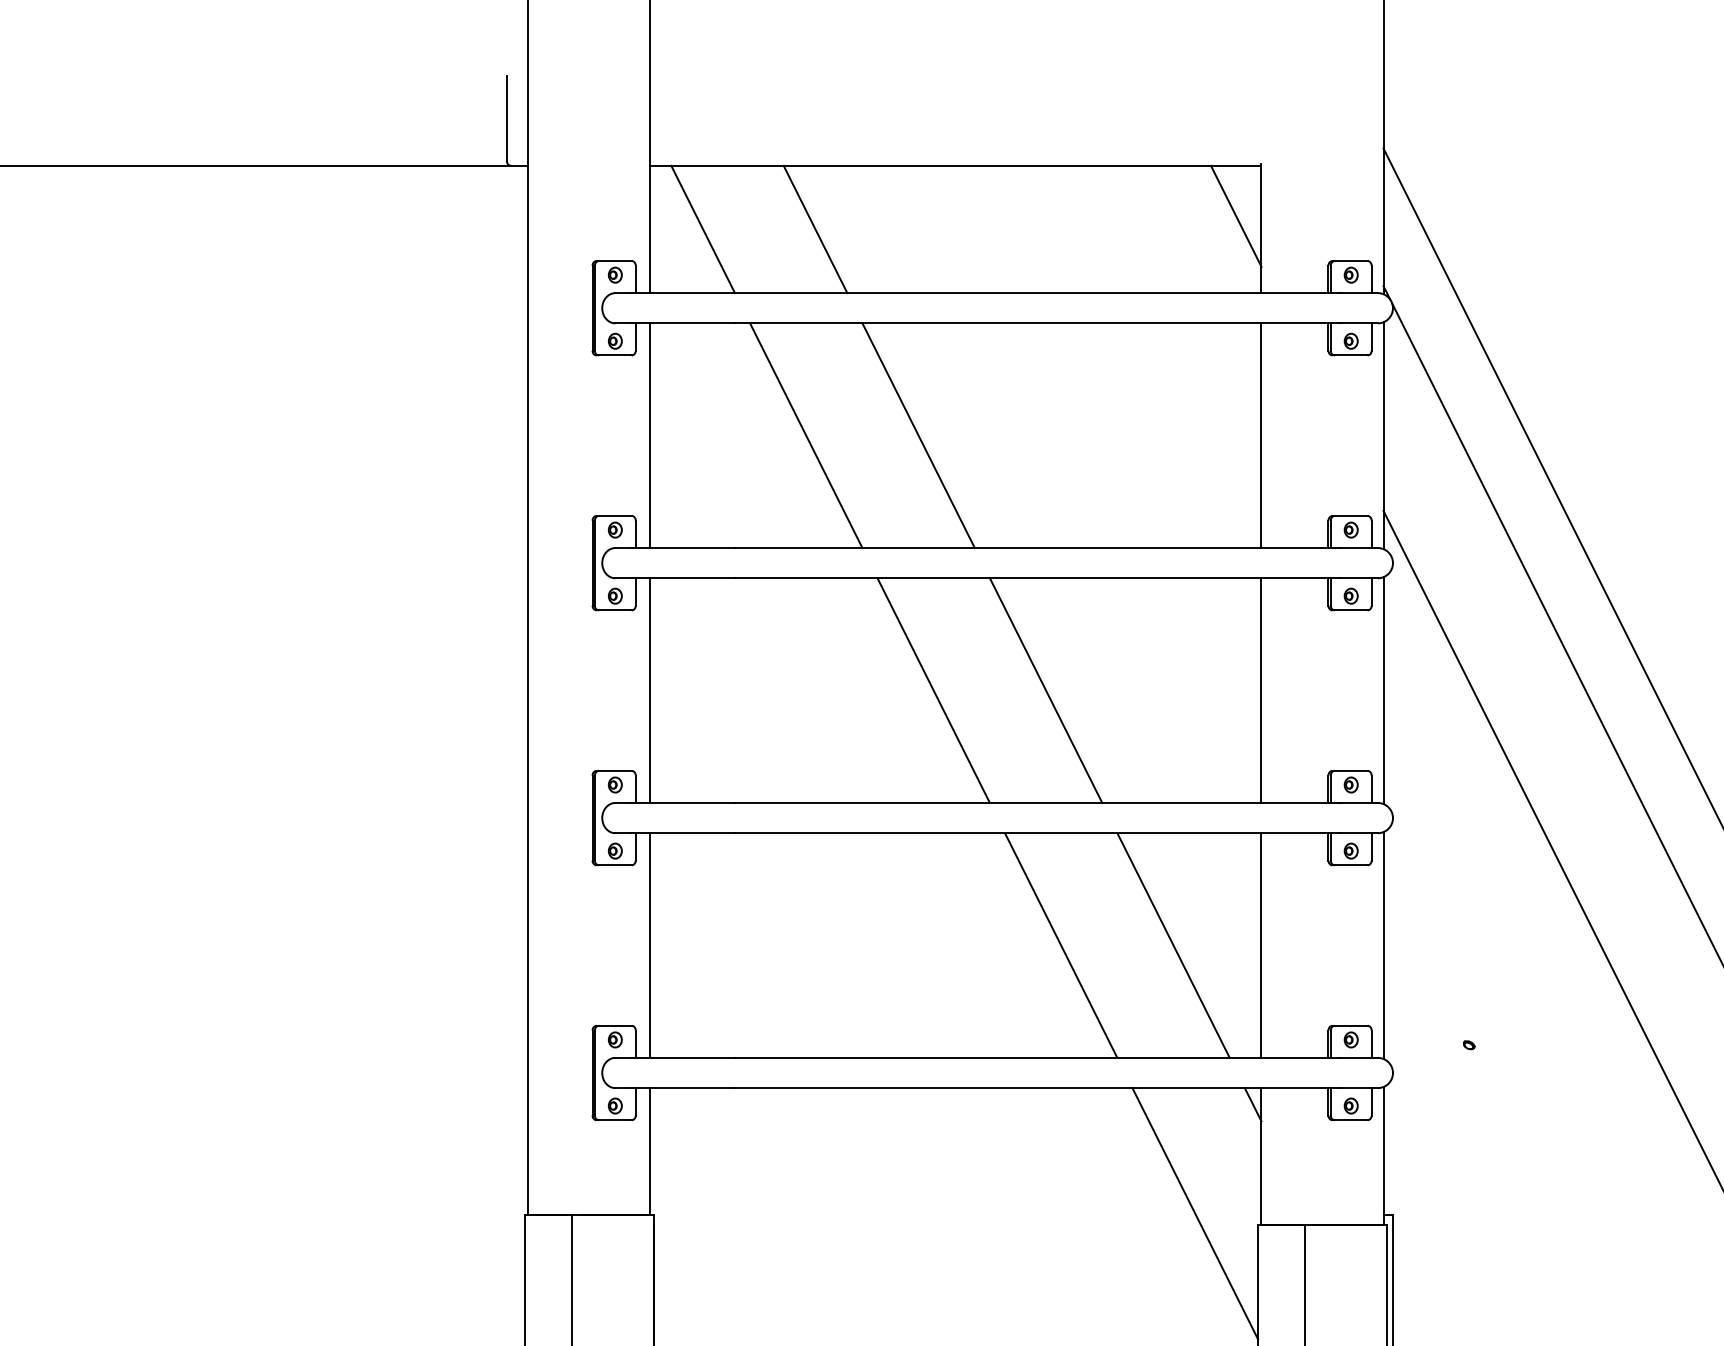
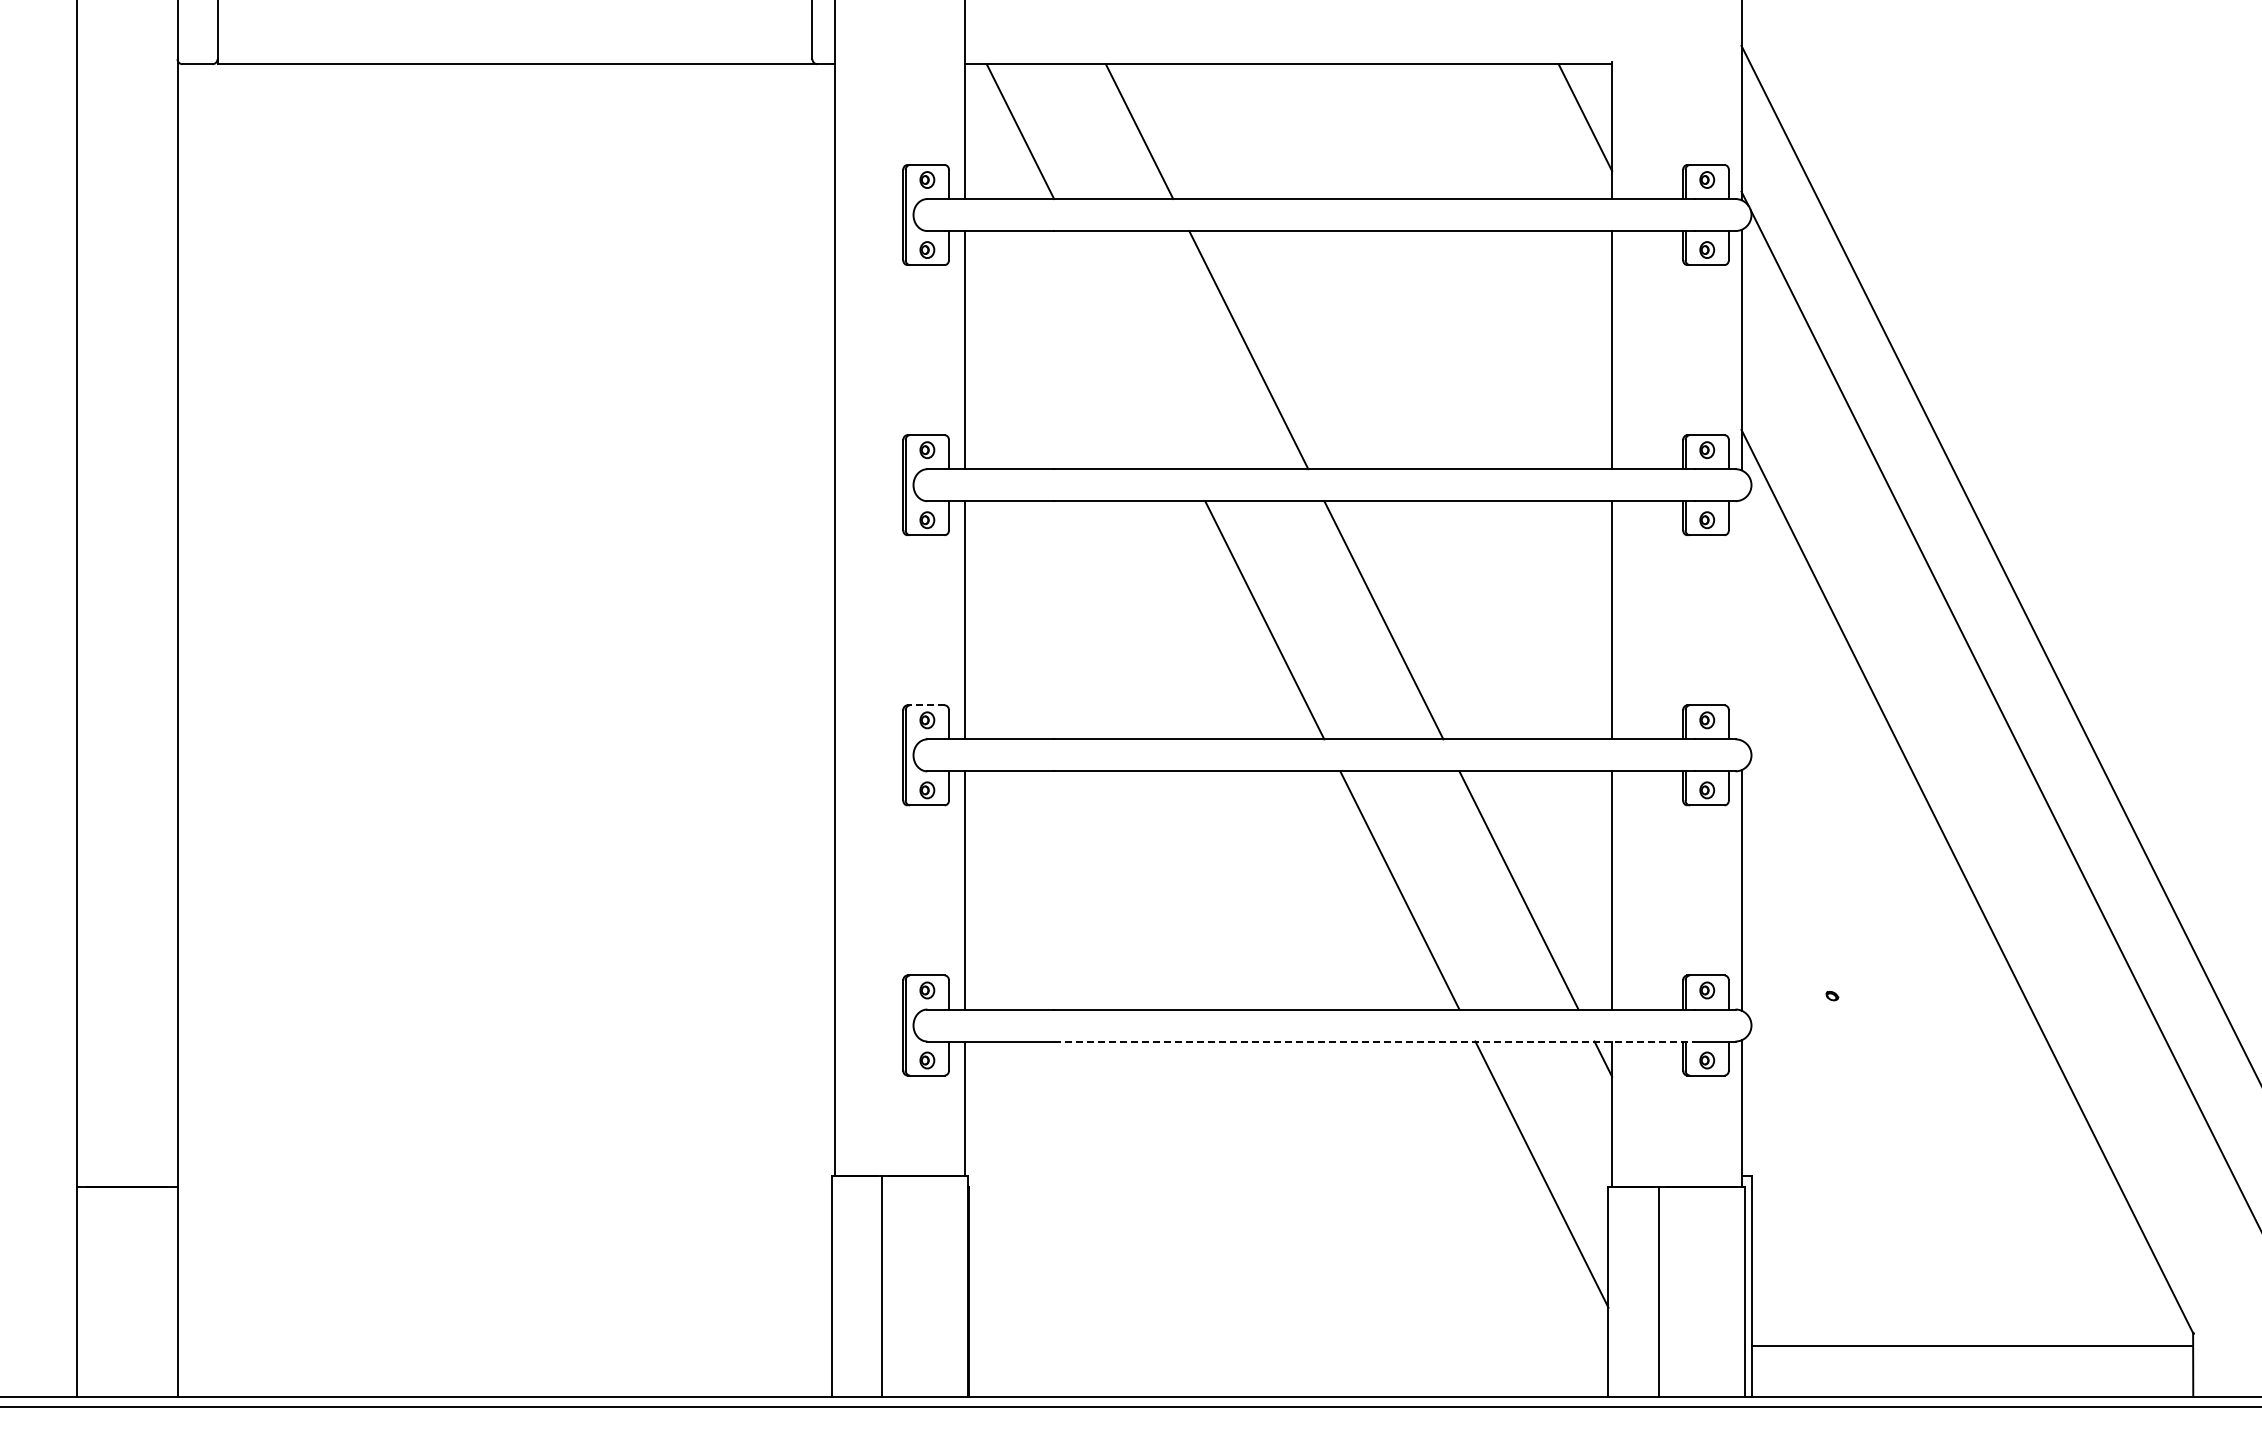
line: (806, 436) -> (1129, 350), removed
line: (1383, 690) -> (1741, 620), removed
line: (614, 771) -> (926, 705), solid -> dashed
line: (1037, 1088) -> (1374, 1041), solid -> dashed

